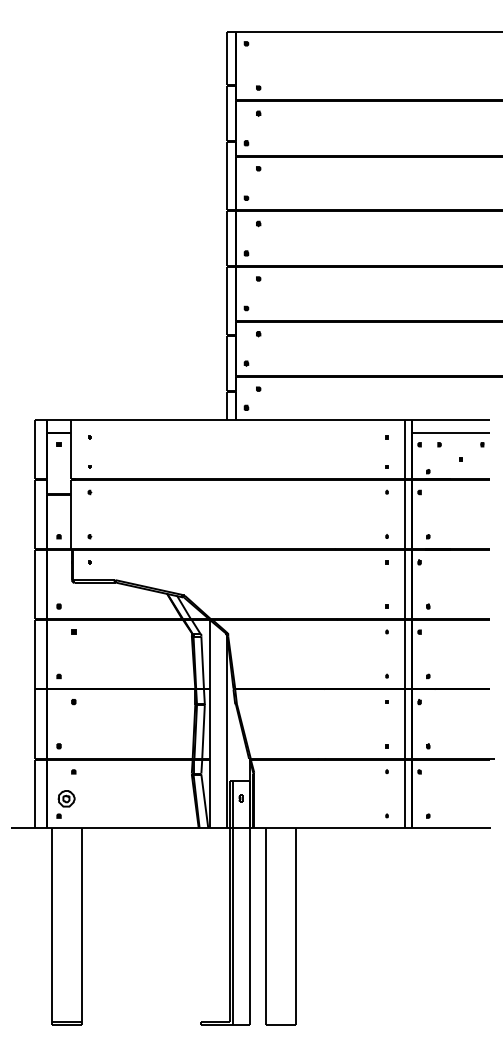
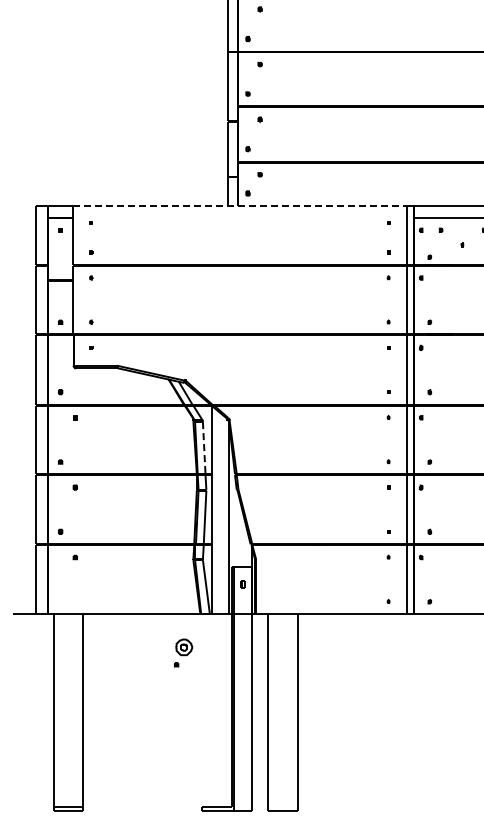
line: (238, 420) -> (240, 206), solid -> dashed
line: (202, 663) -> (204, 449), solid -> dashed
part: (65, 804) -> (183, 653), moved

